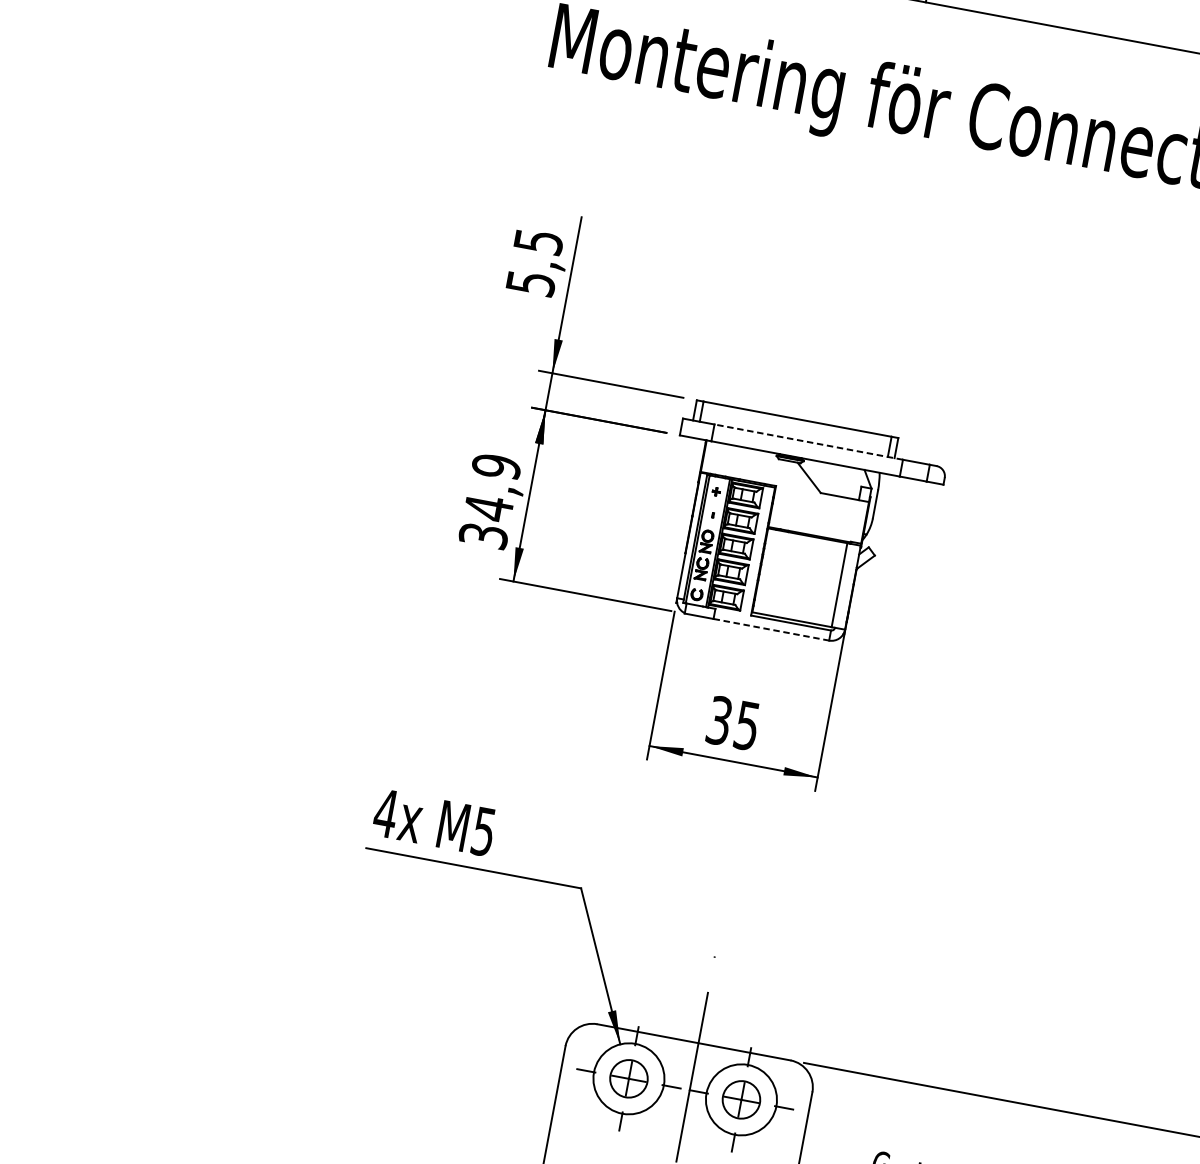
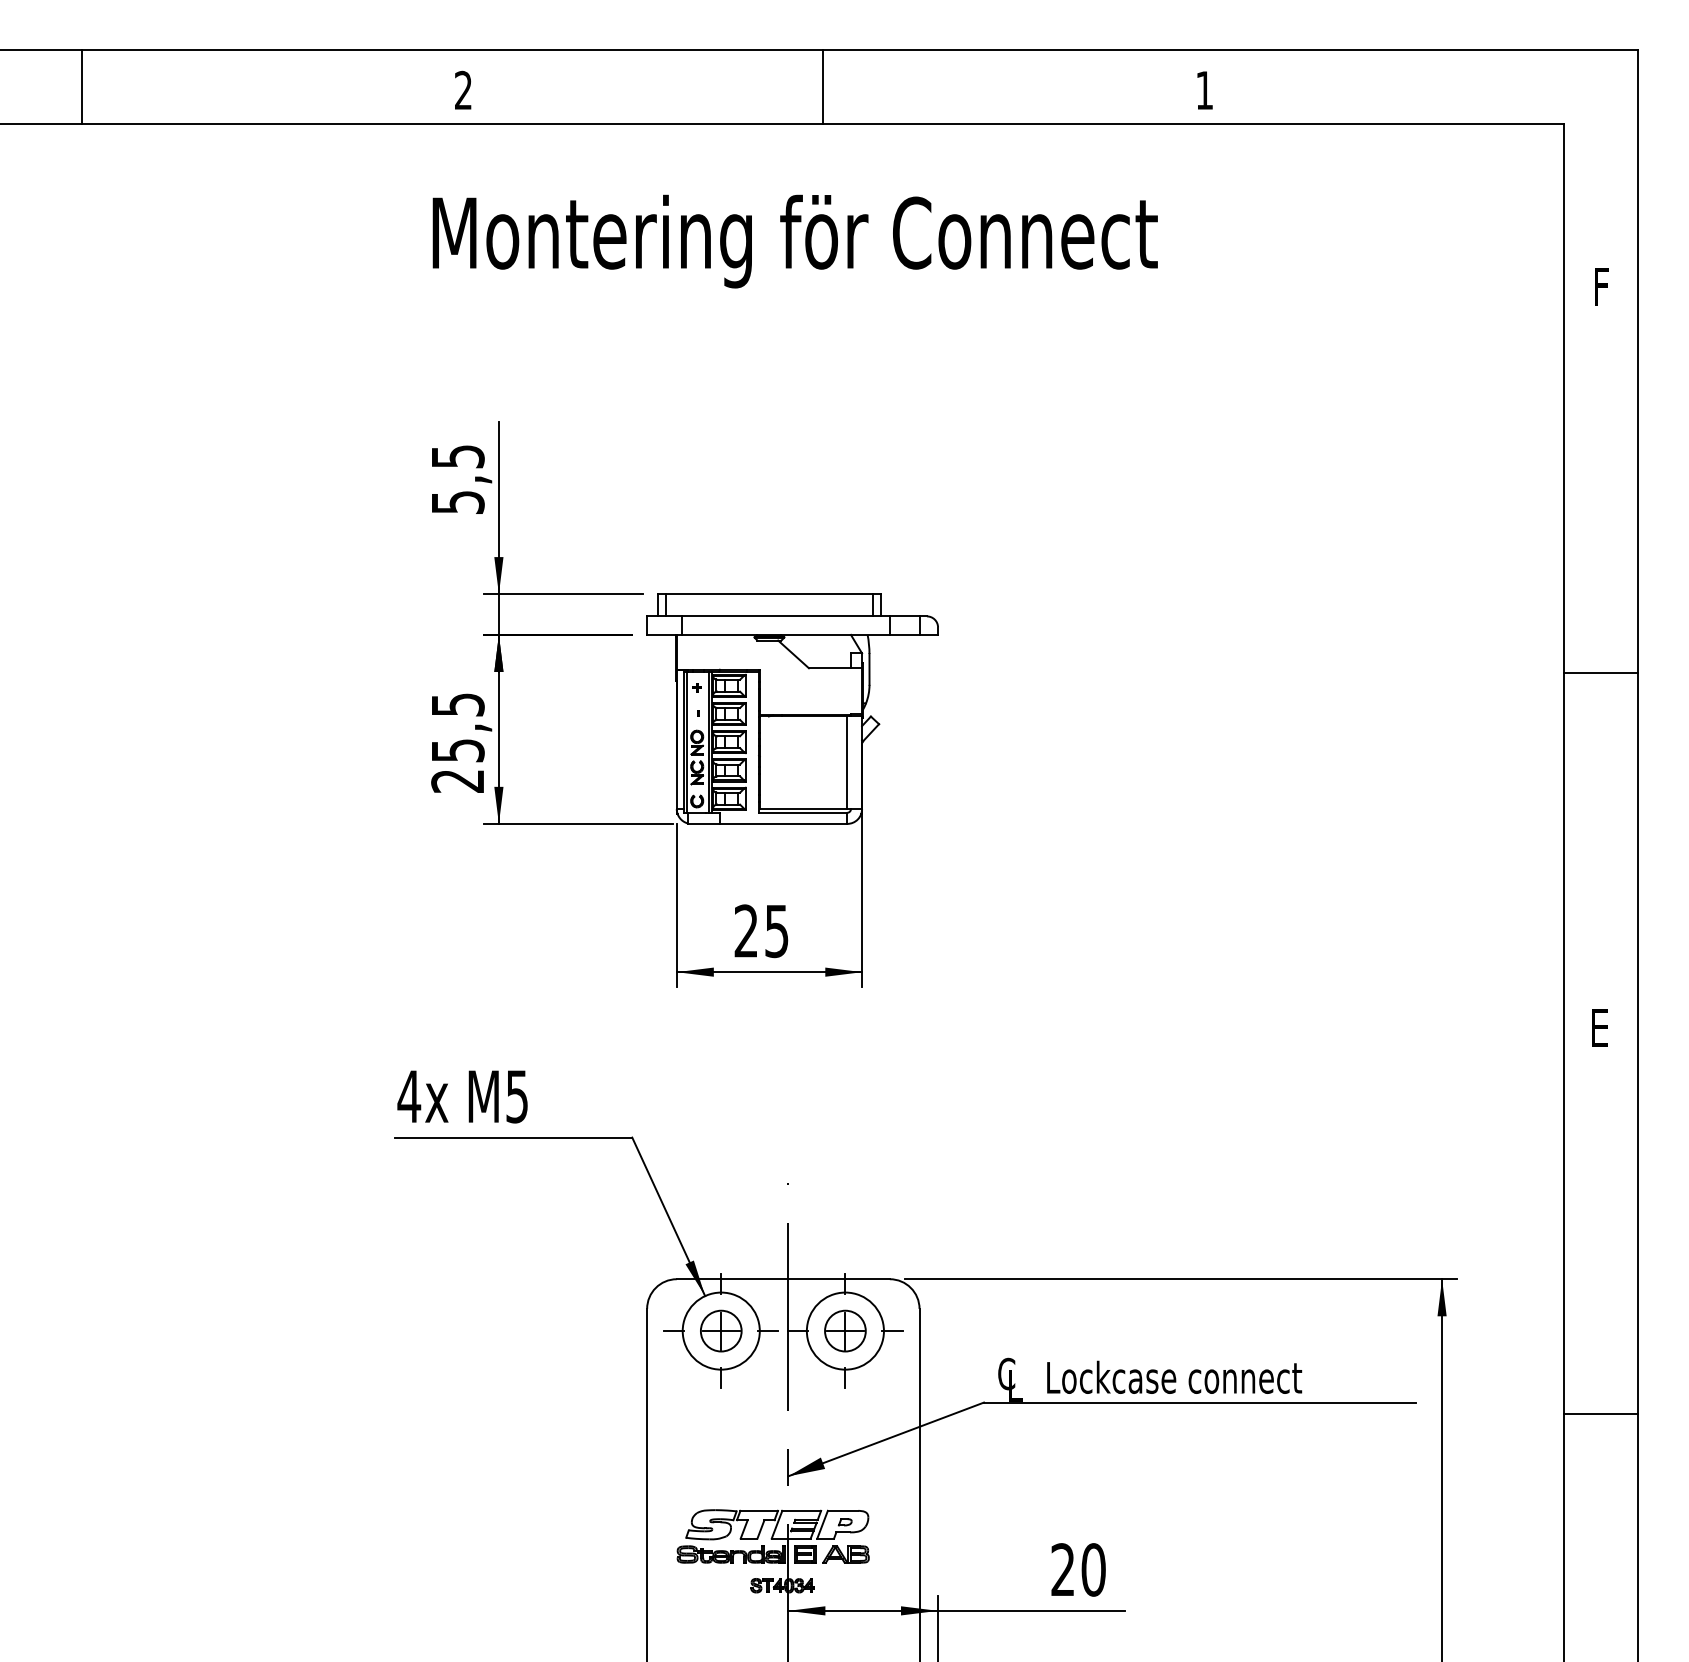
line: (808, 442) -> (785, 616), dashed -> solid
text: (489, 500) -> (457, 742), 34,9 -> 25,5
line: (771, 629) -> (783, 823), dashed -> solid
text: (718, 720) -> (745, 931), 35 -> 25

